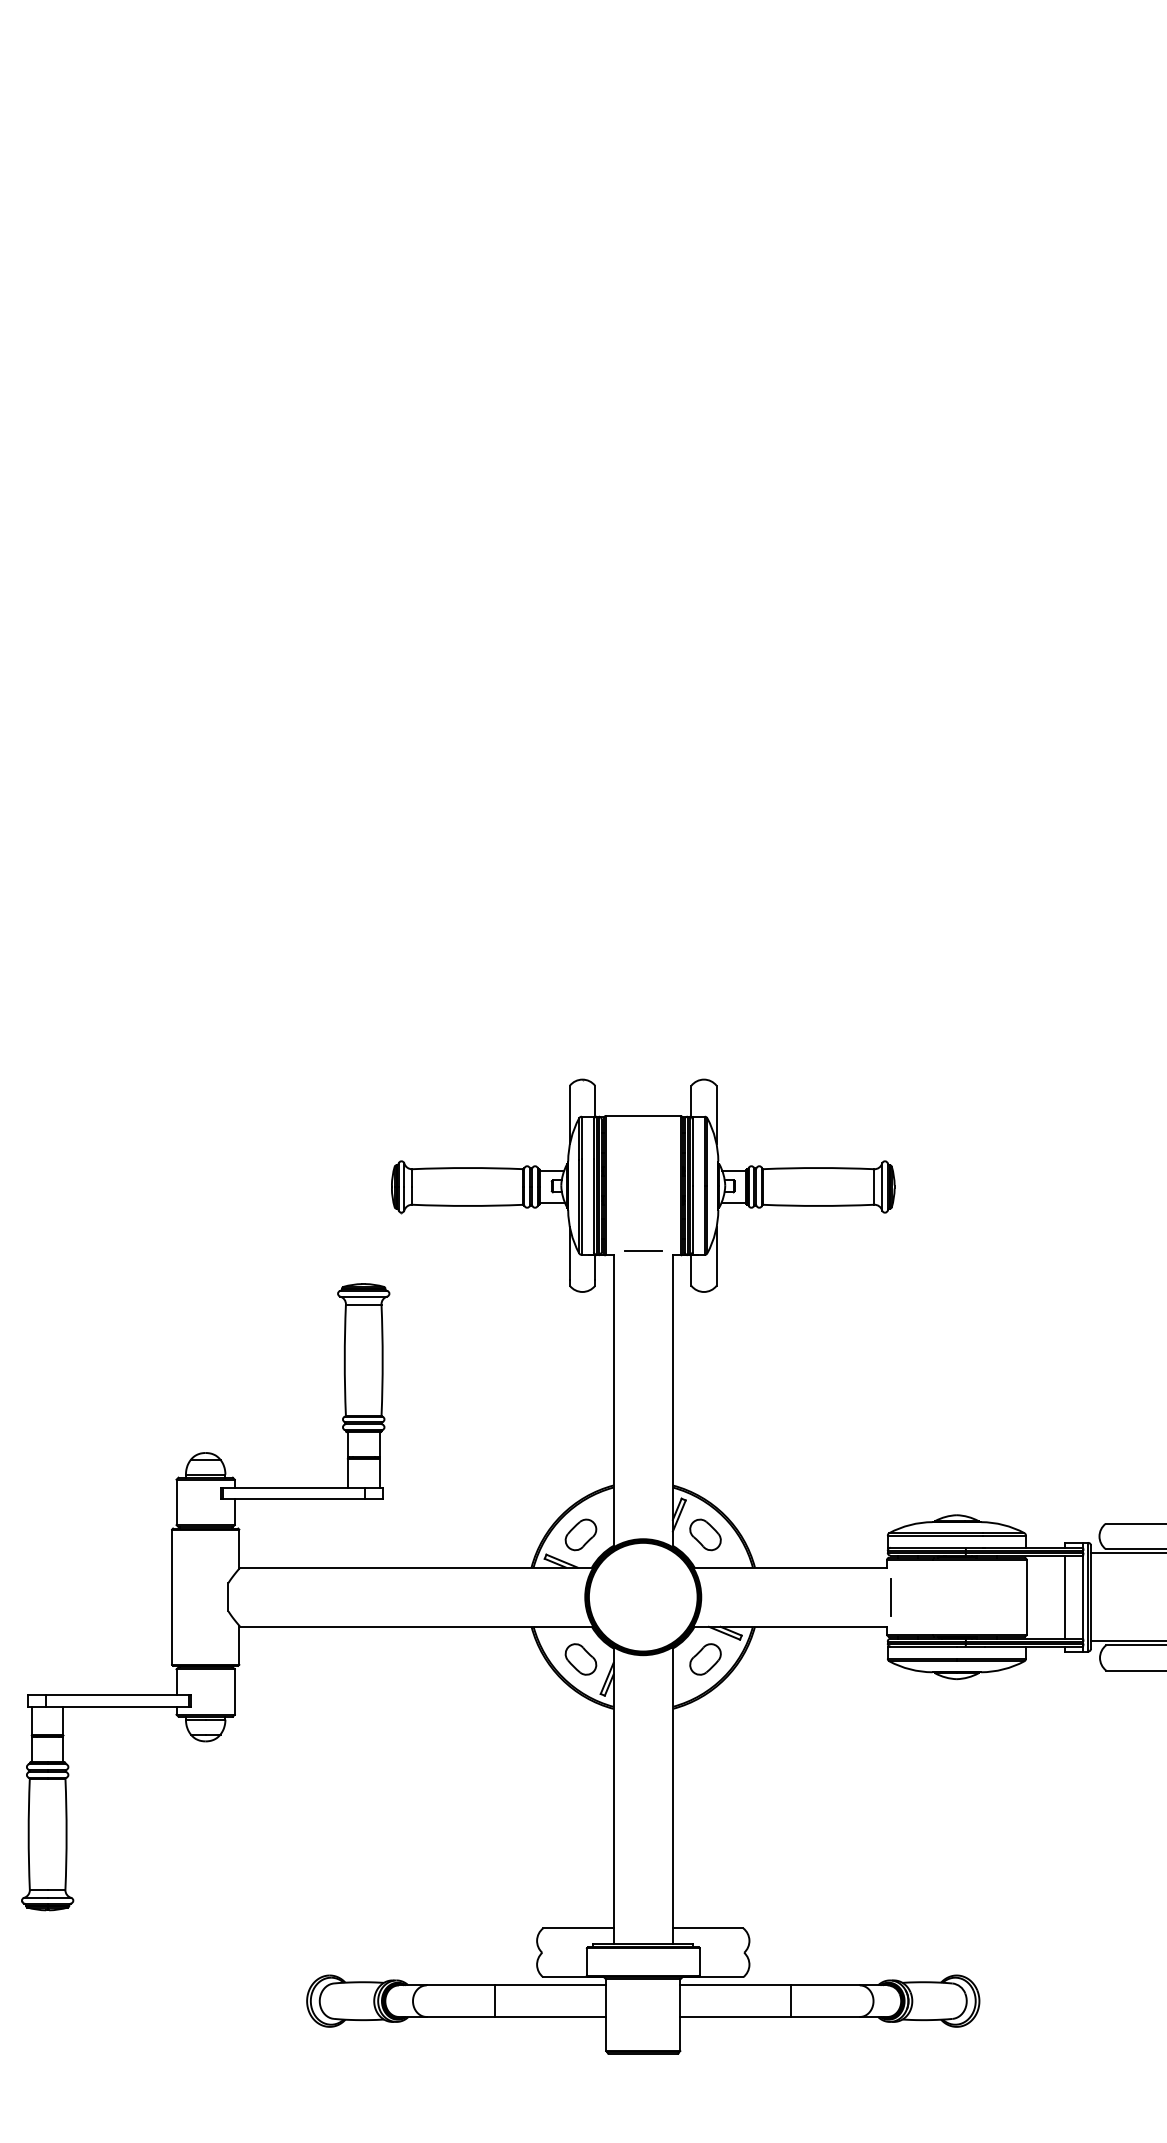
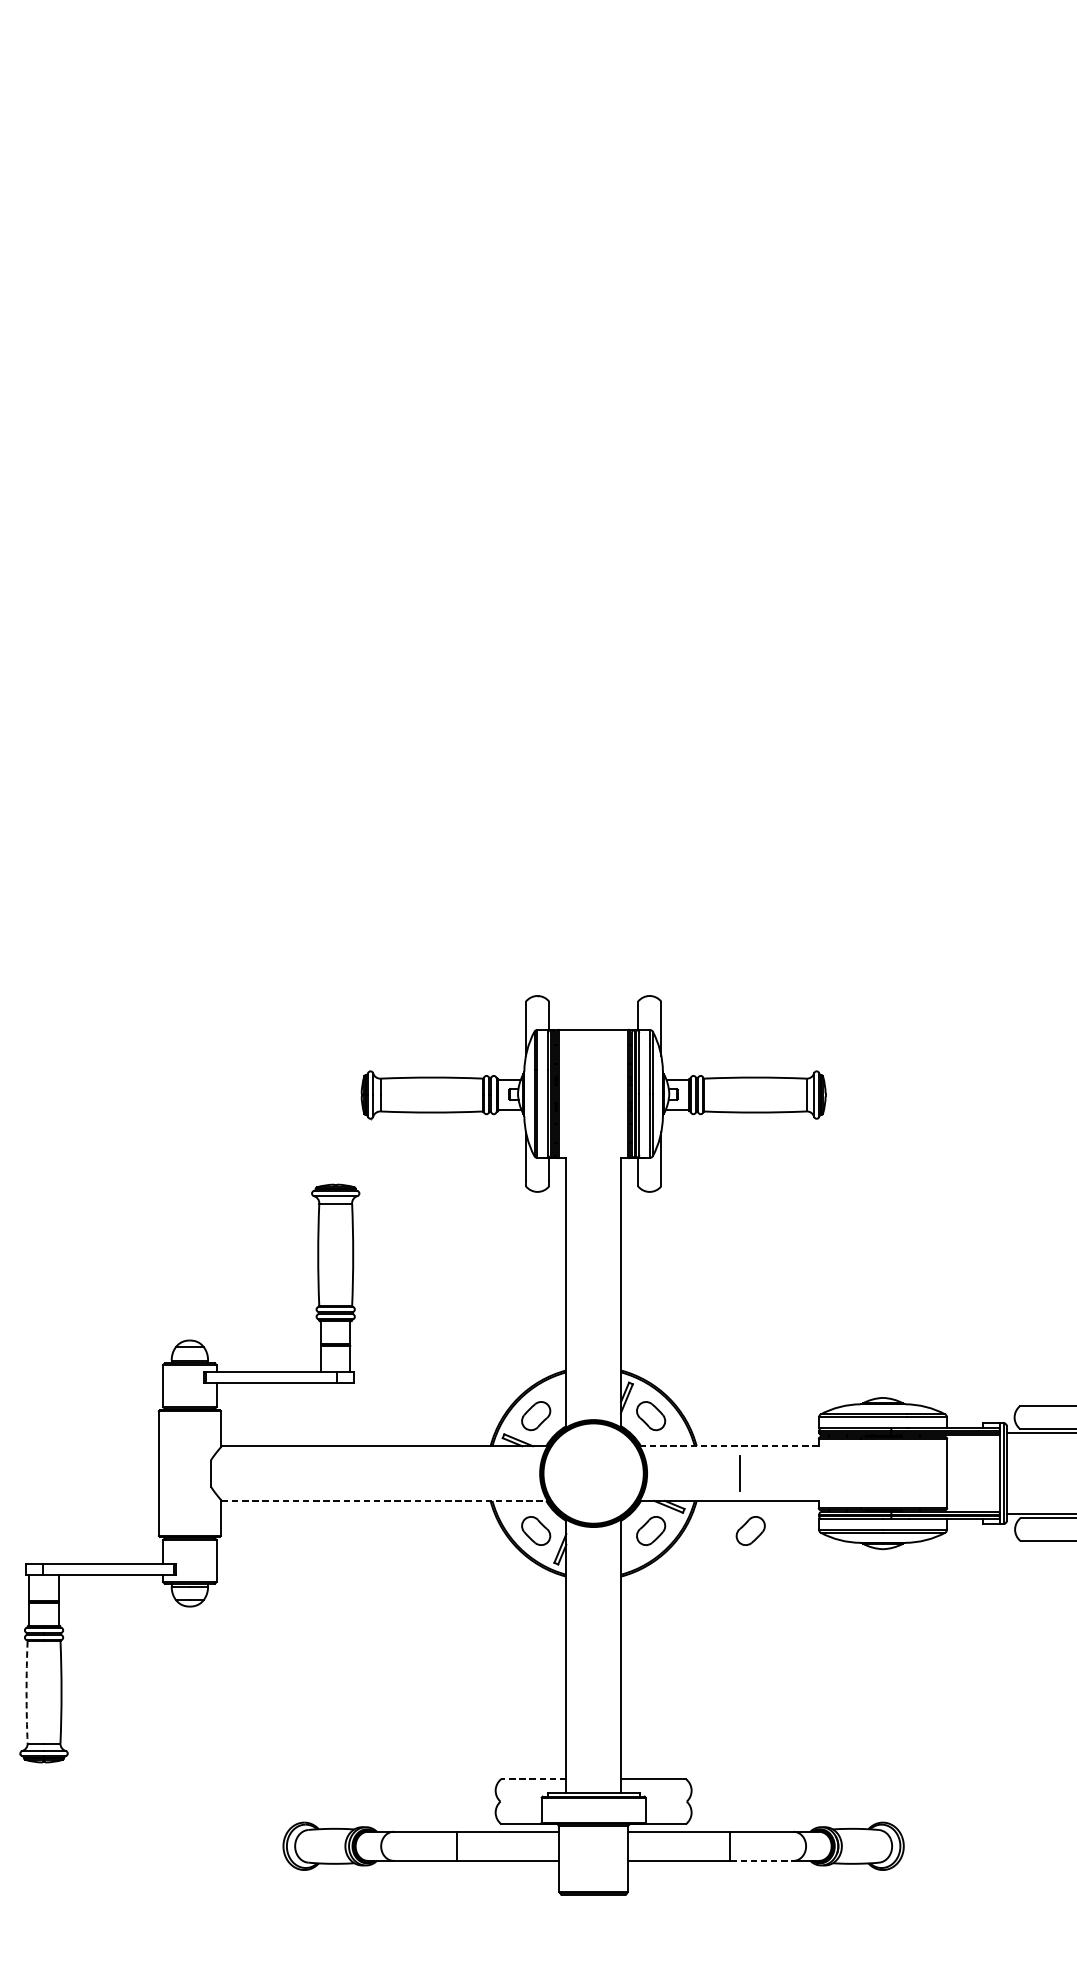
line: (642, 1251) -> (592, 1154), removed
line: (790, 1567) -> (729, 1446), solid -> dashed
line: (1065, 1596) -> (983, 1472), removed
line: (890, 1597) -> (739, 1473), moved
line: (417, 1626) -> (385, 1500), solid -> dashed
part: (813, 1659) -> (750, 1531), added
arc: (28, 1834) -> (26, 1692), solid -> dashed
line: (577, 1928) -> (532, 1779), solid -> dashed
line: (826, 2017) -> (762, 1861), solid -> dashed

